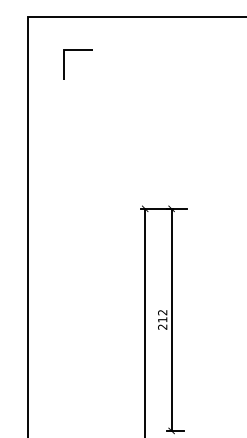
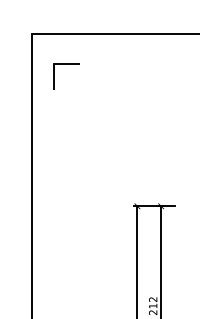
part: (64, 64) -> (54, 76), moved

